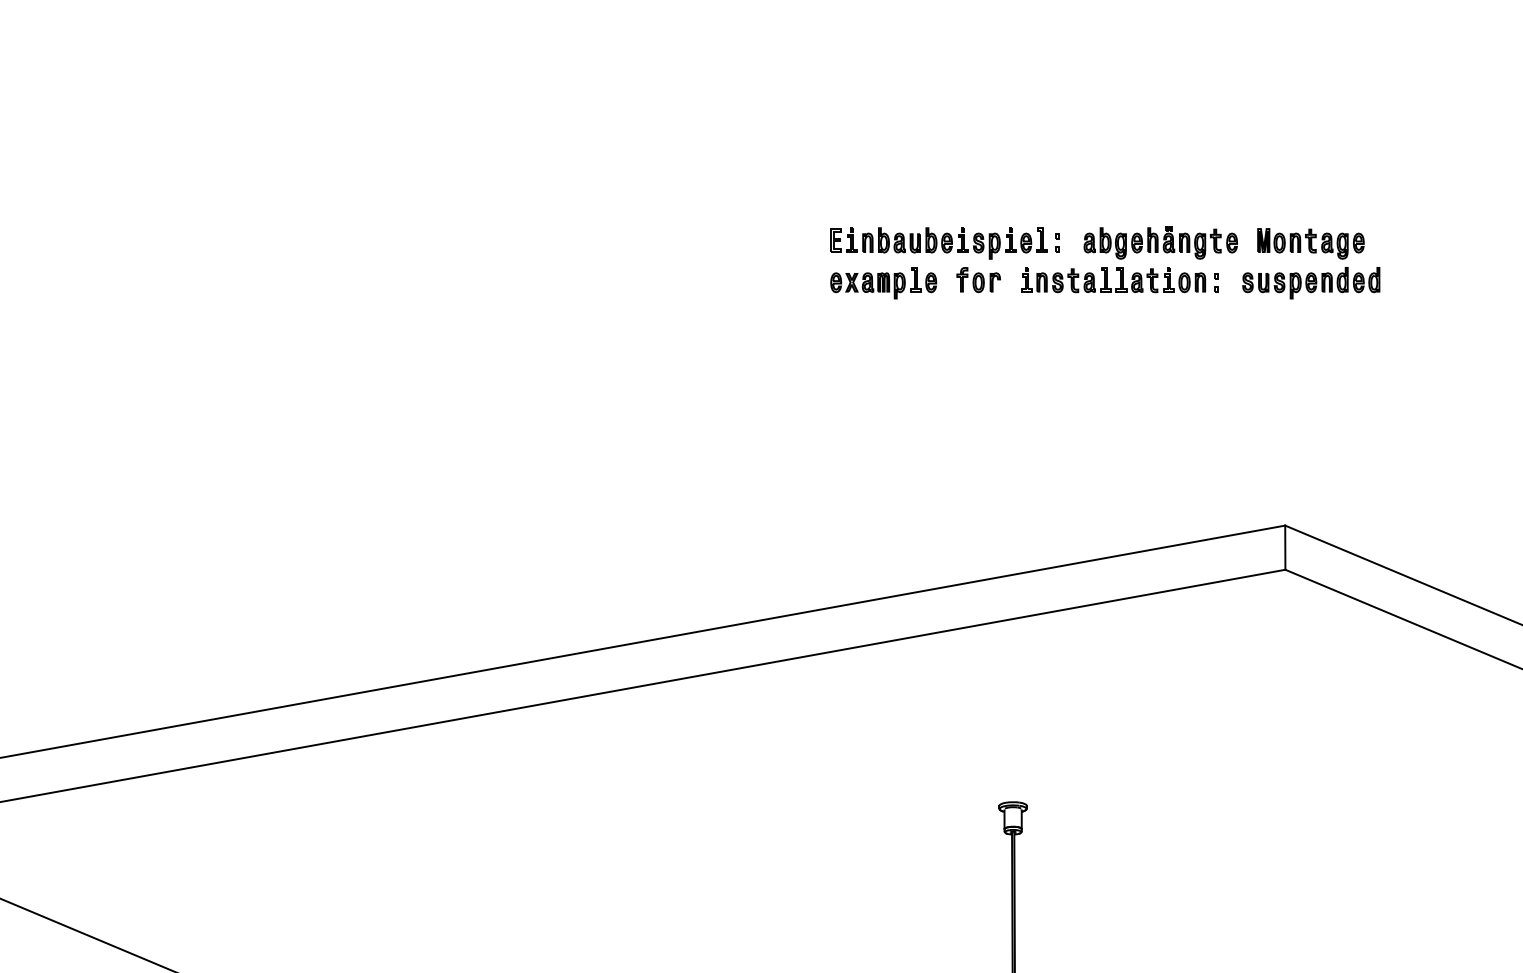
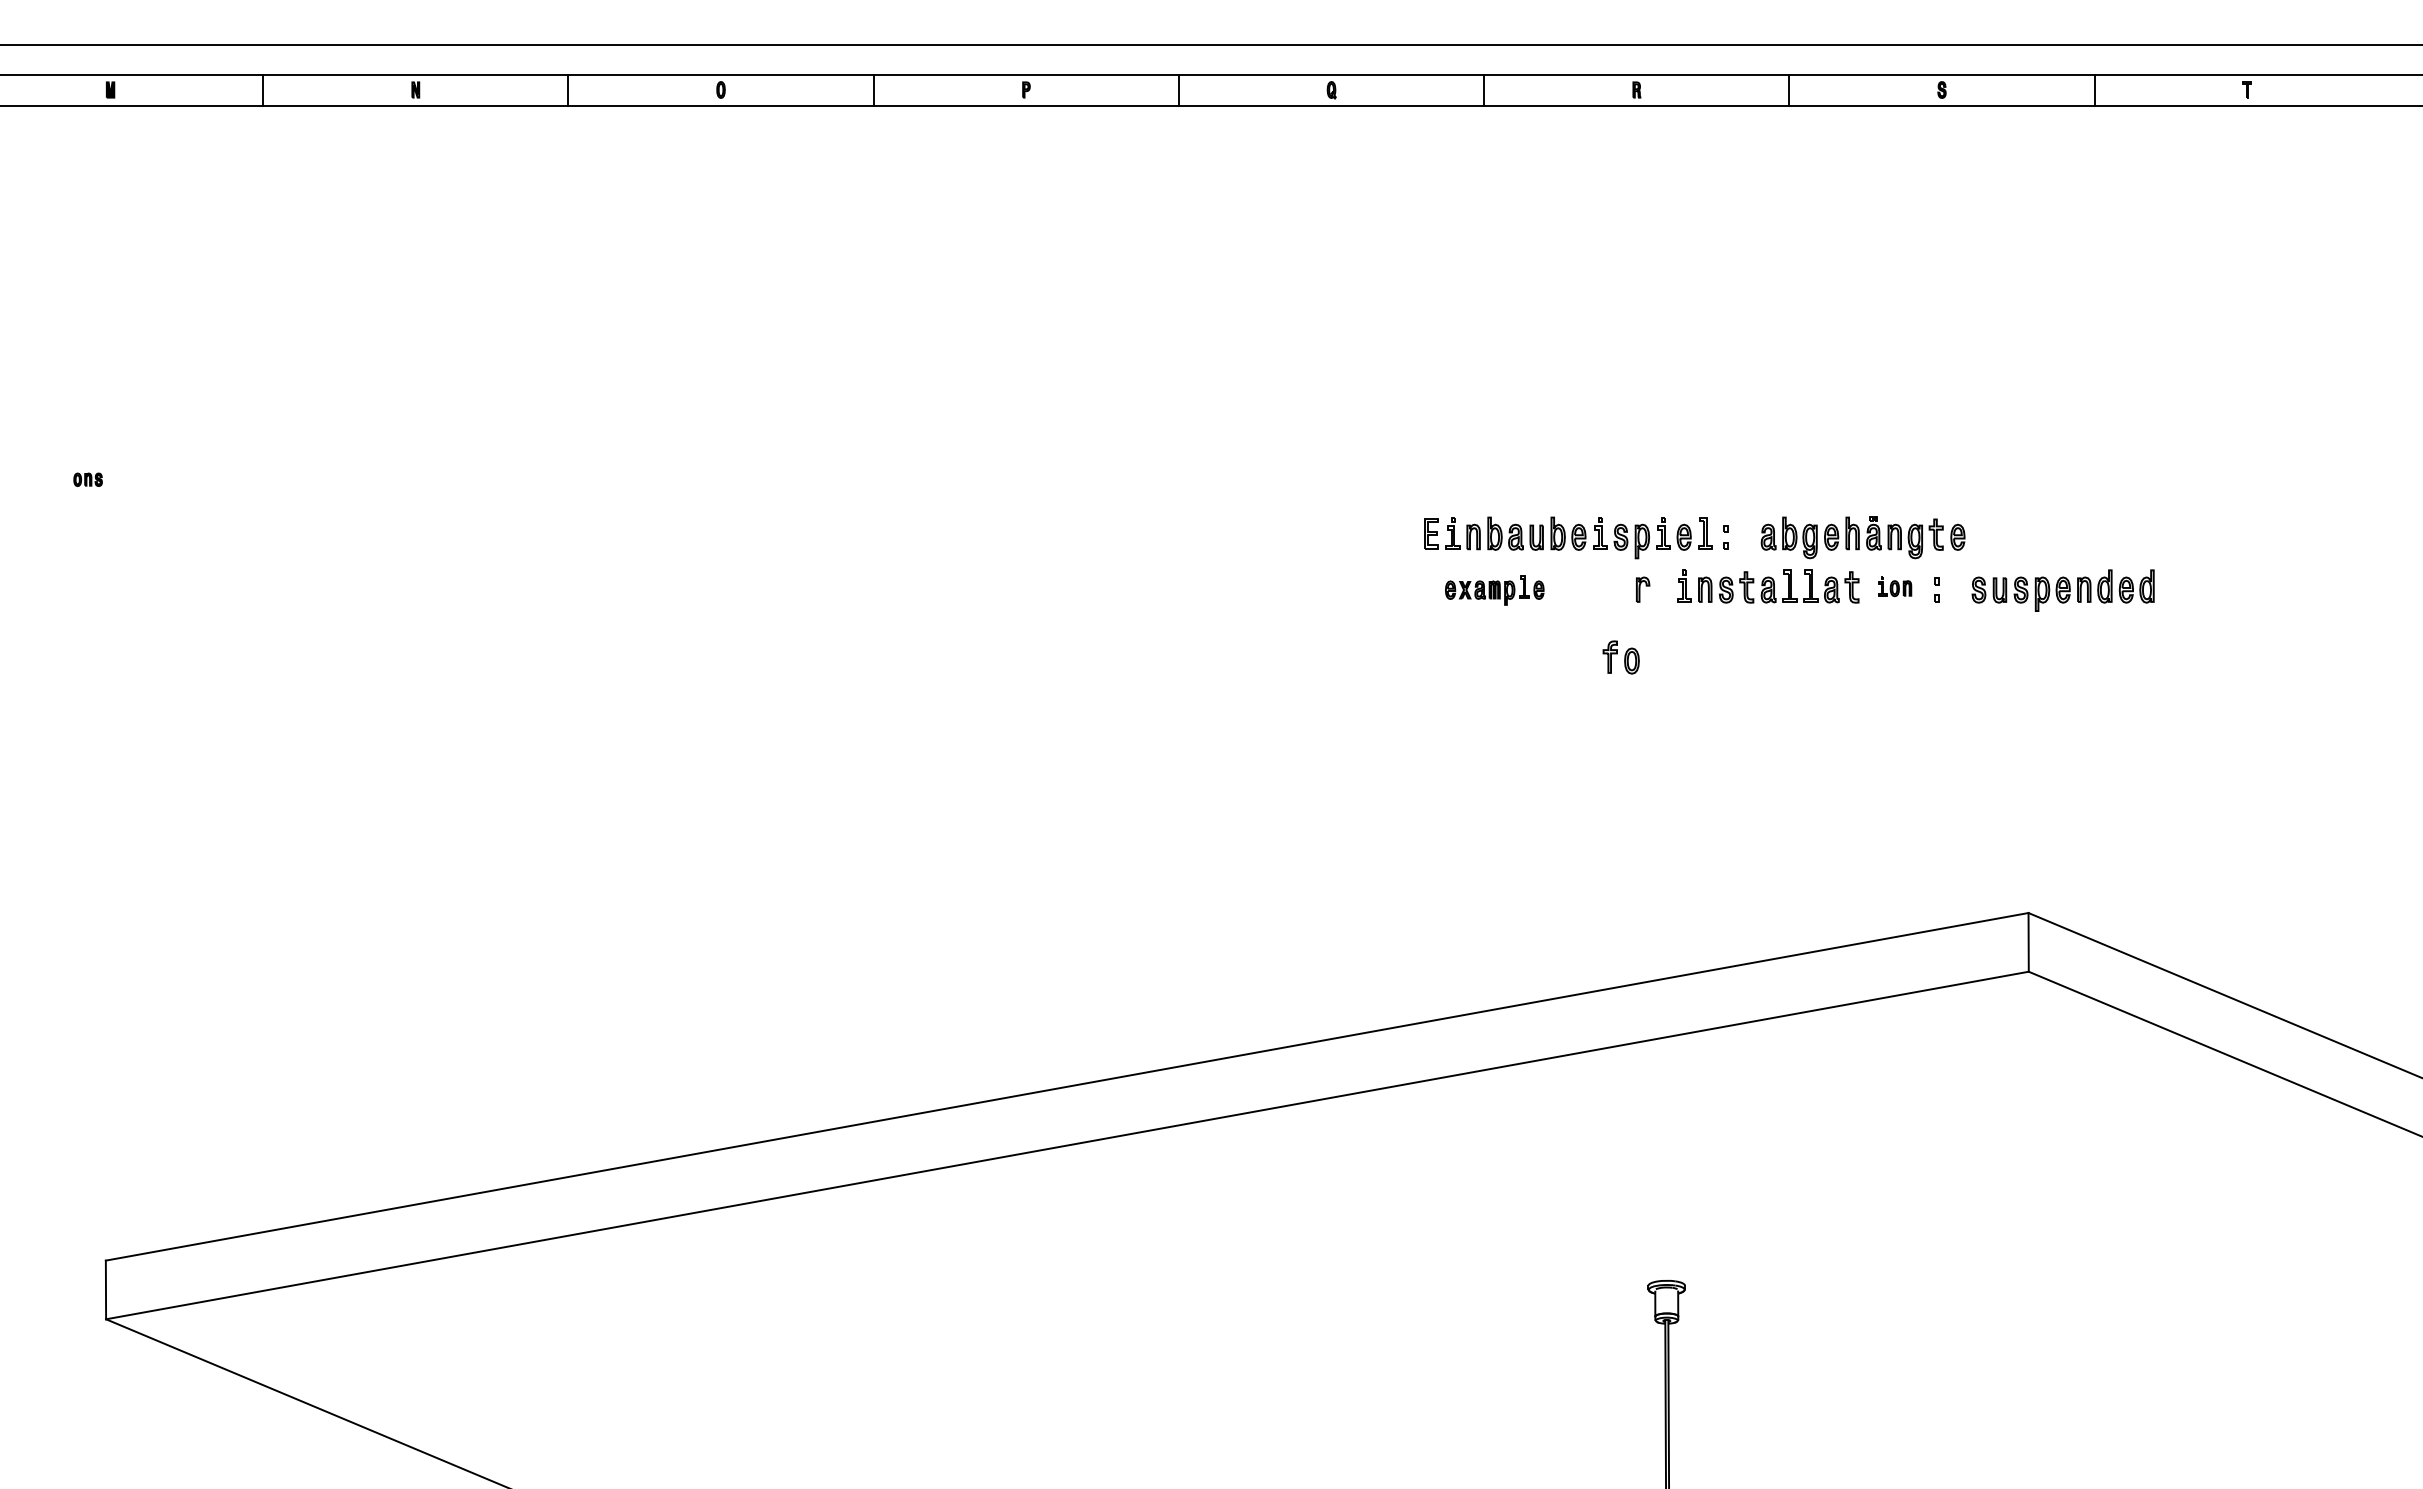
part: (1310, 243) -> (2062, 538), removed
part: (970, 280) -> (1620, 657), moved
part: (1184, 280) -> (1894, 586), size x0.6
part: (883, 283) -> (1494, 590), size x0.7

